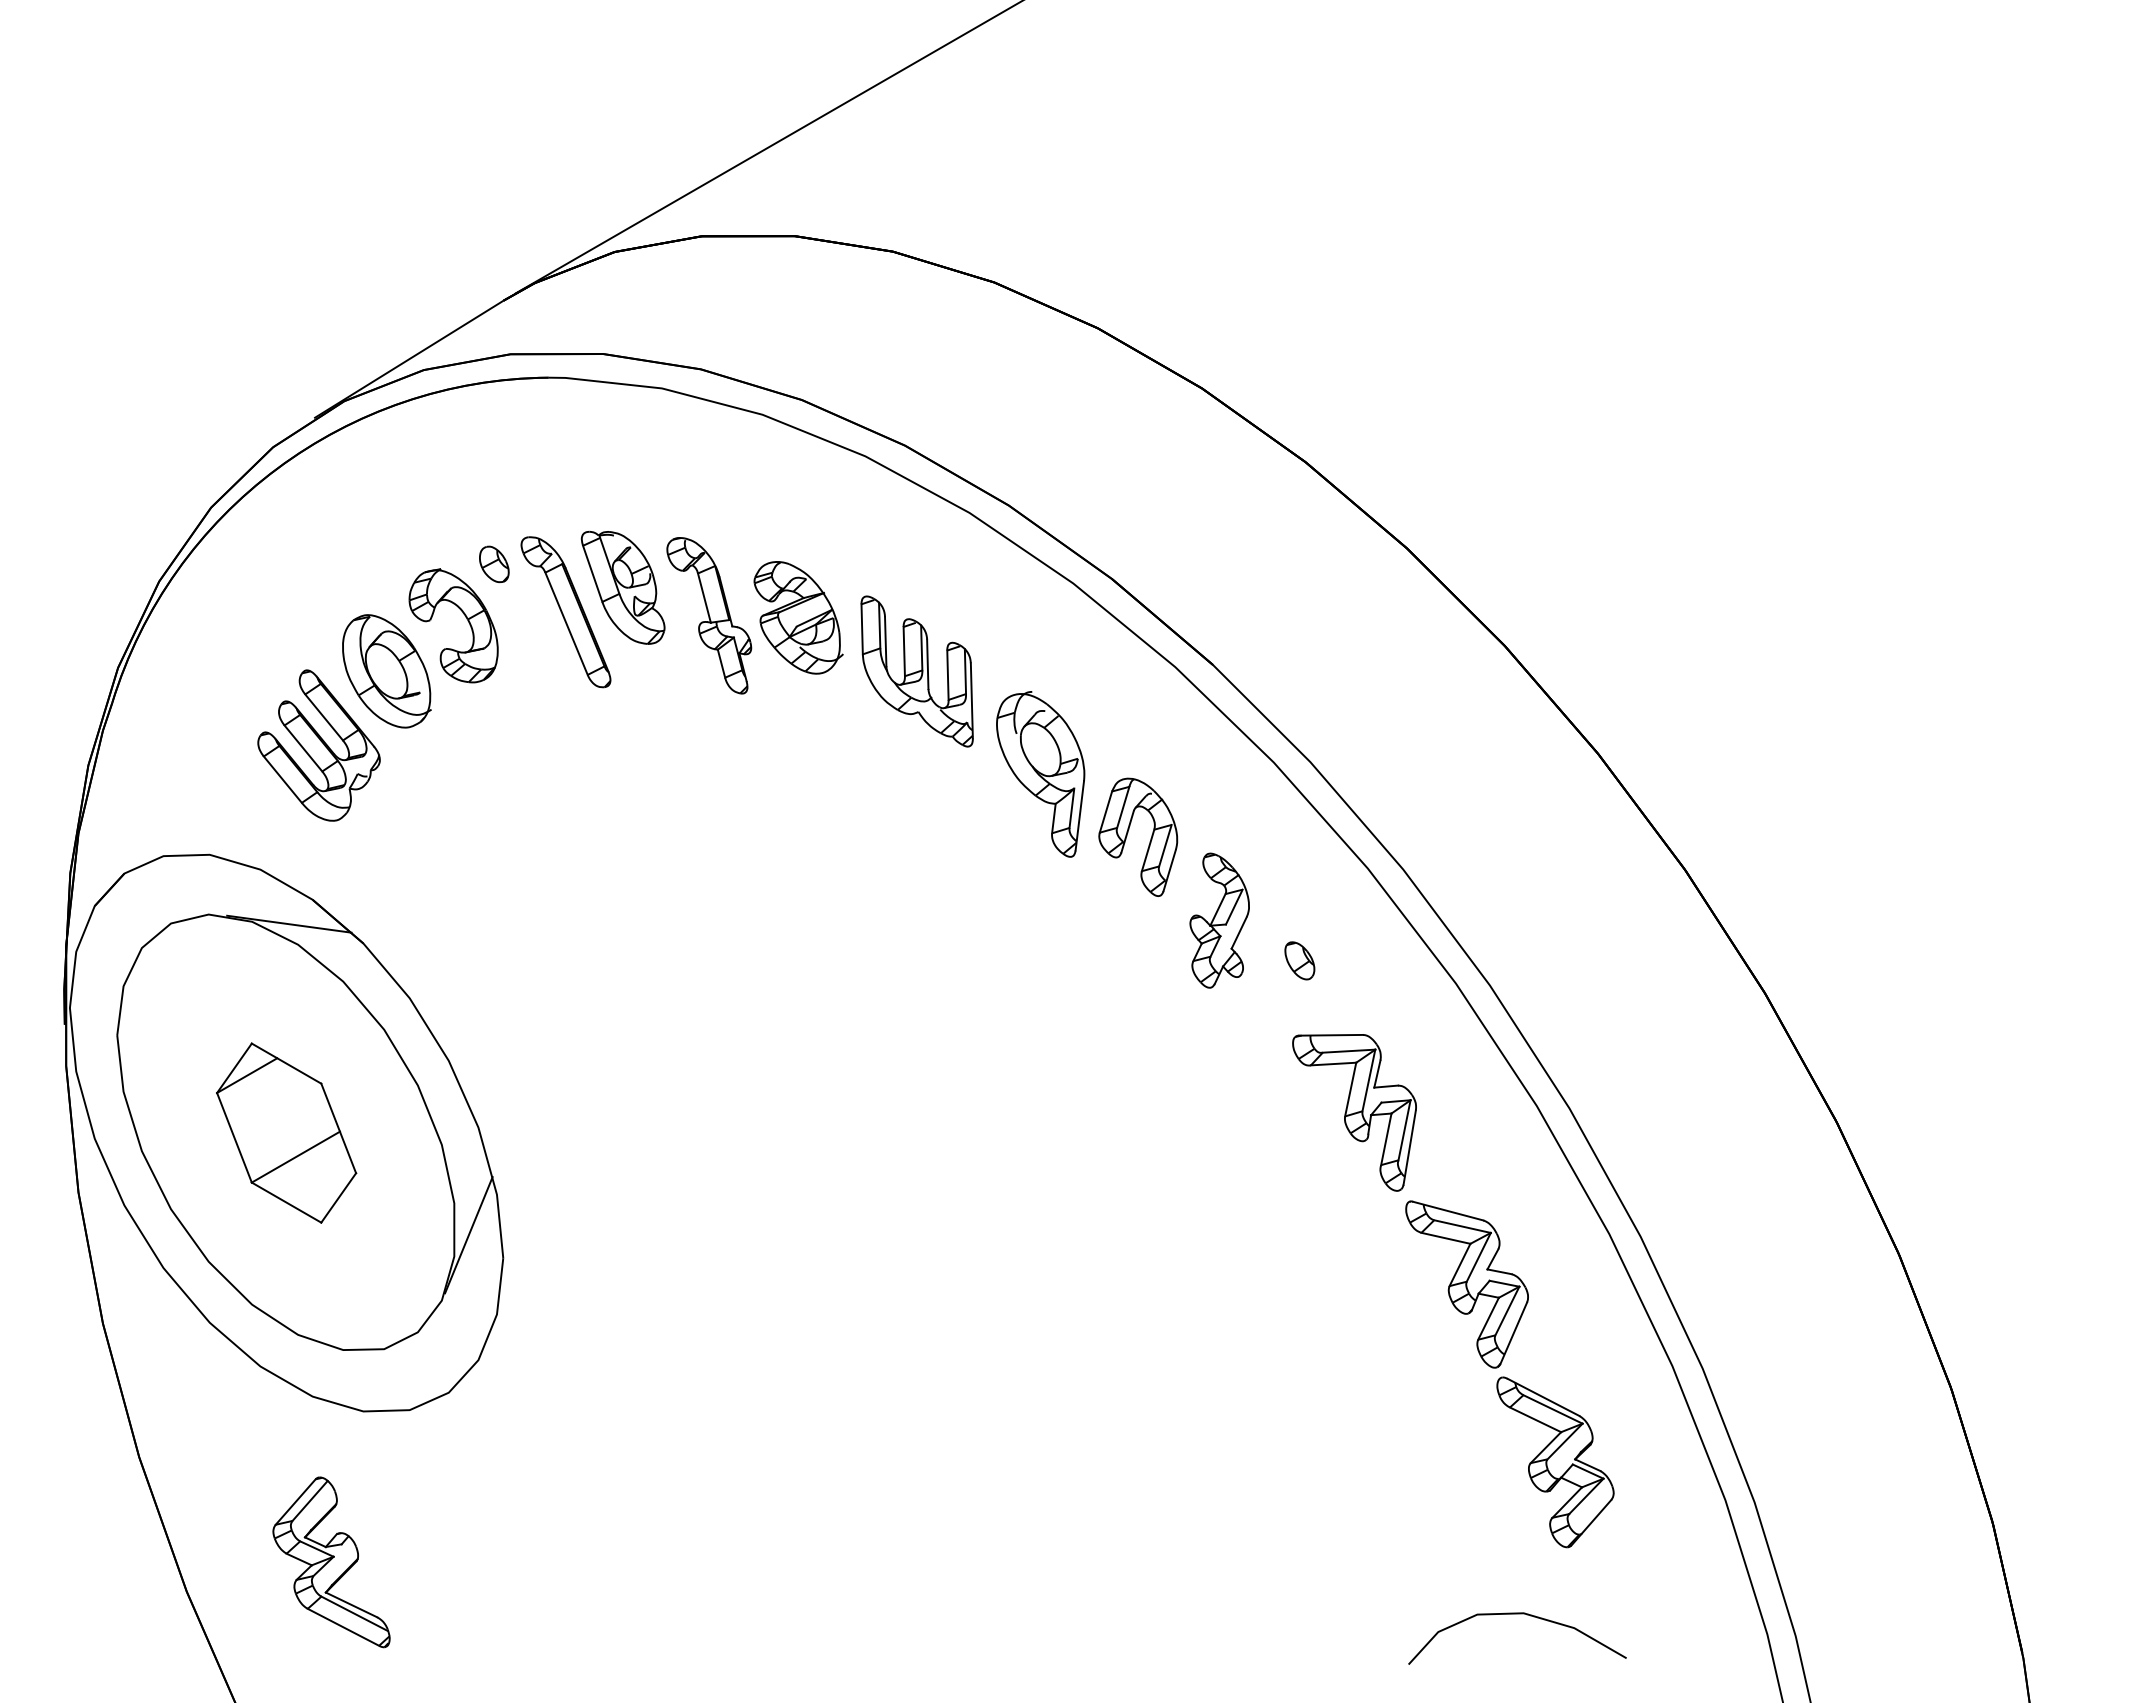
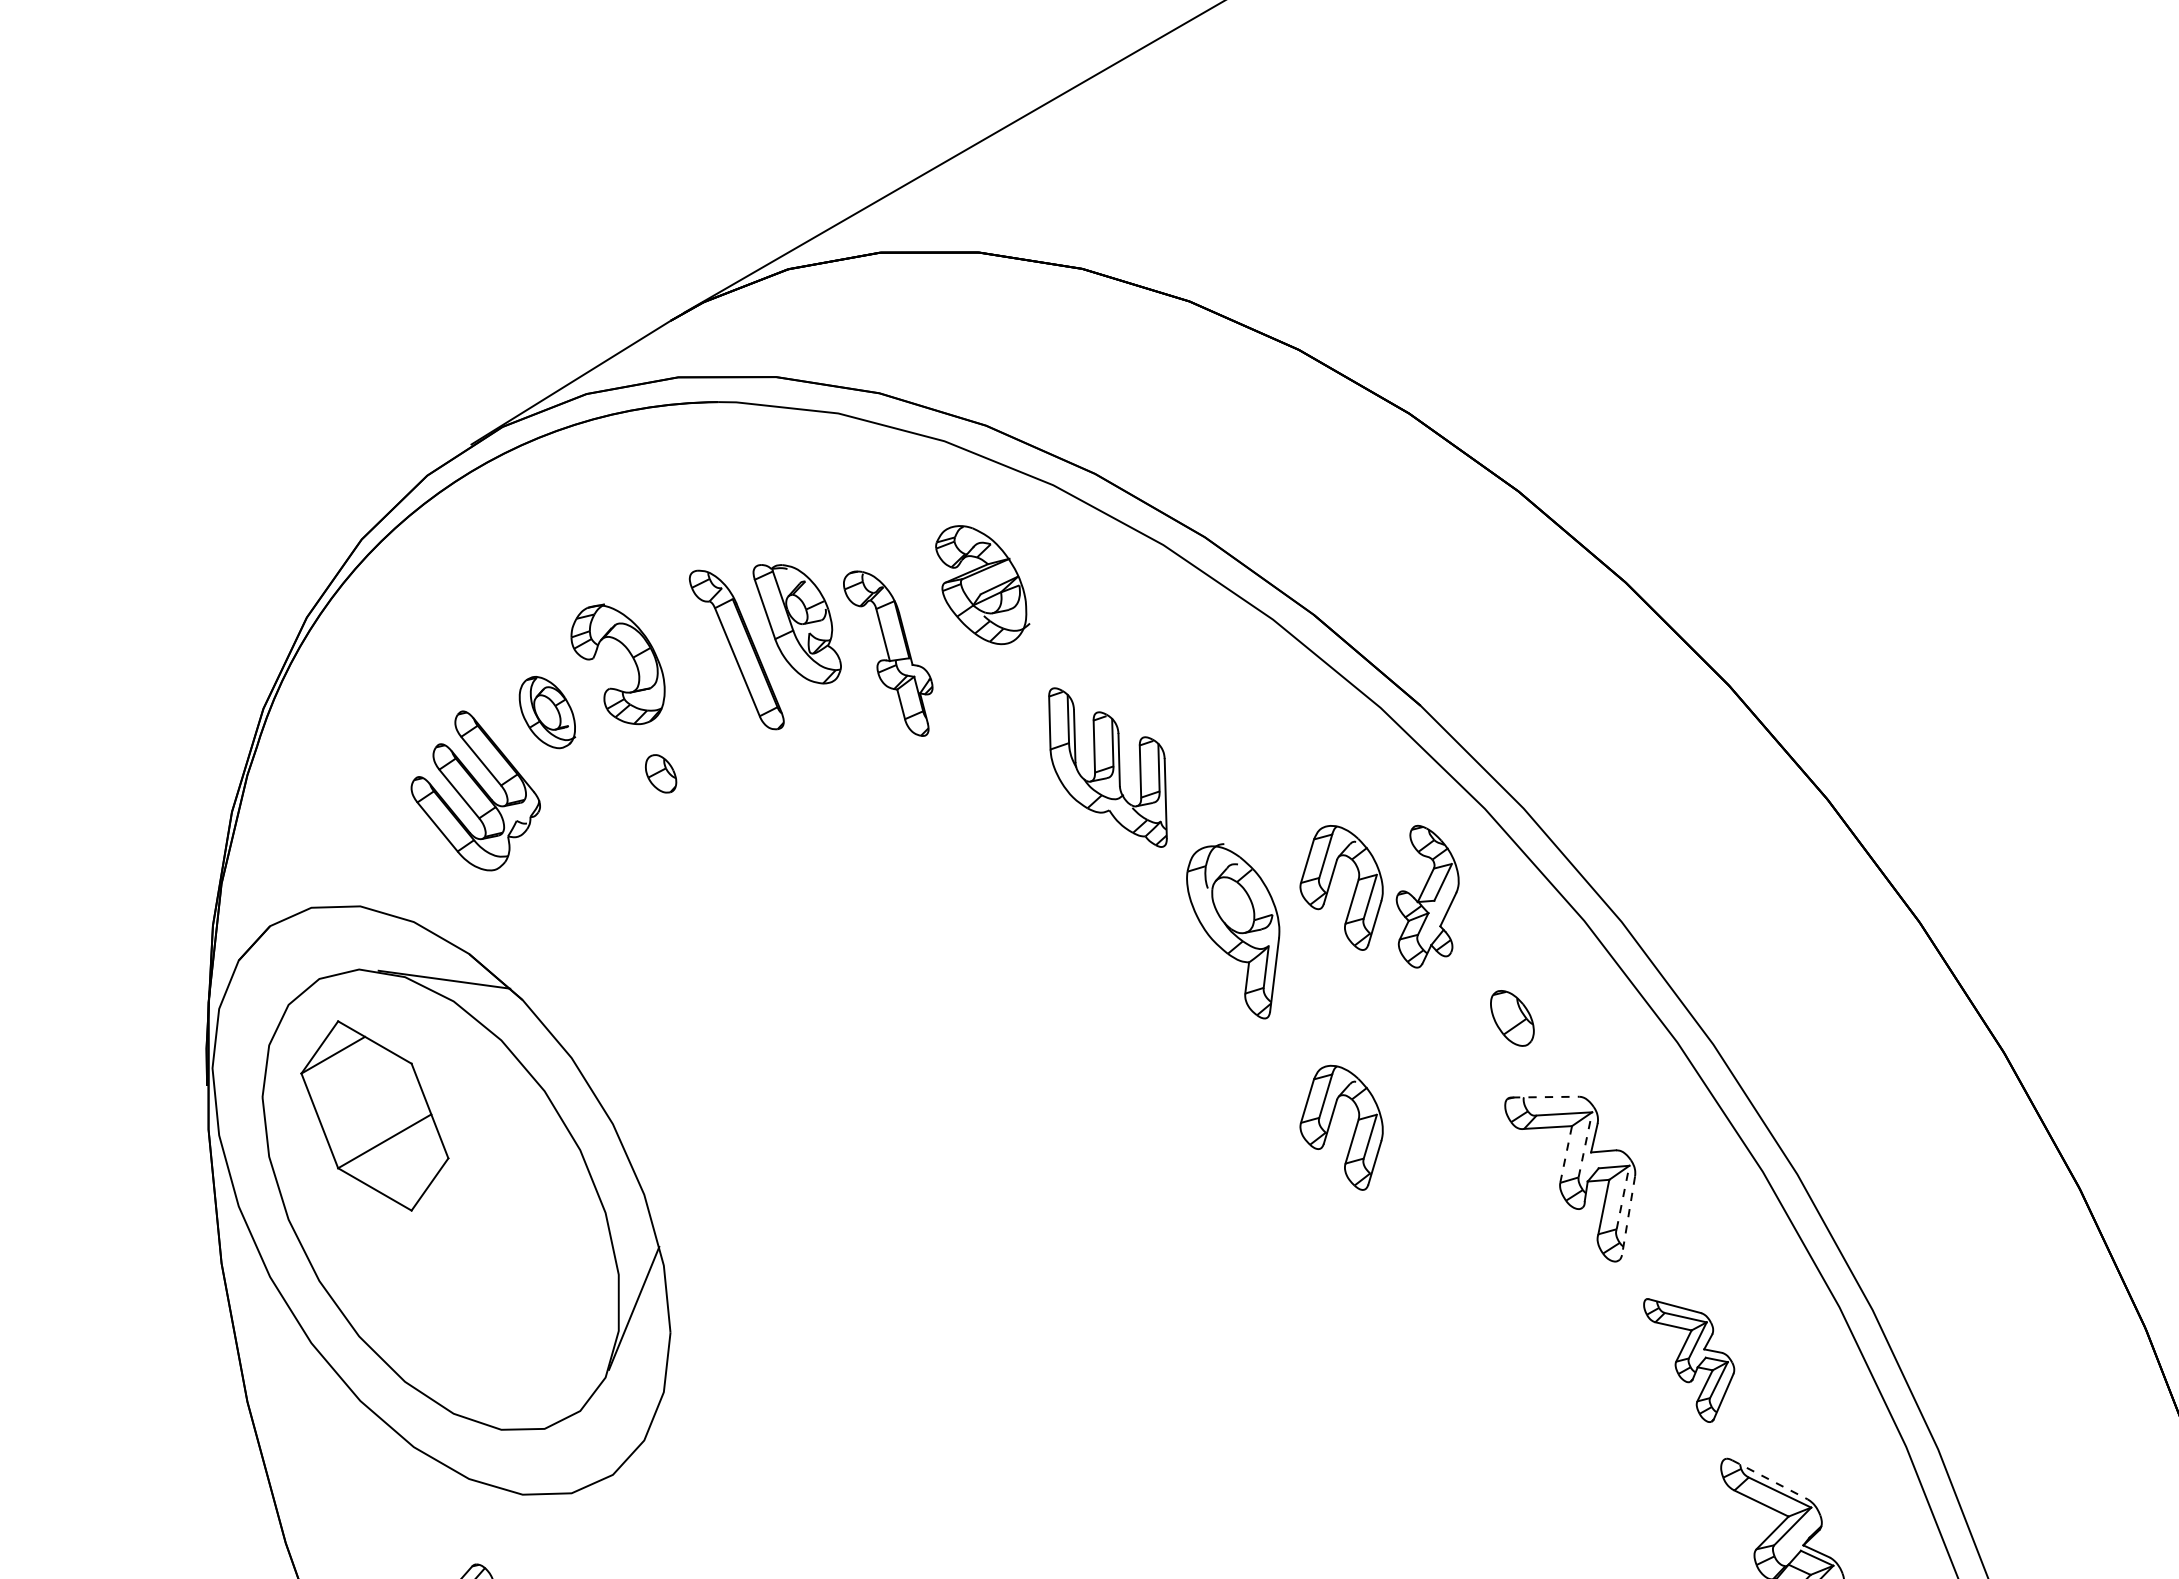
part: (494, 564) -> (661, 773), moved
part: (798, 617) -> (982, 584), moved
part: (386, 671) -> (547, 712), size x0.6
part: (916, 671) -> (1107, 767), moved
part: (1040, 774) -> (1233, 931), moved
part: (1219, 920) -> (1427, 896), moved
part: (1299, 960) -> (1512, 1018), size x1.4
line: (1331, 1035) -> (1545, 1097), solid -> dashed
part: (1128, 1059) -> (1331, 1122), added
line: (1369, 1079) -> (1586, 1143), solid -> dashed
line: (1350, 1089) -> (1565, 1154), solid -> dashed
line: (1404, 1130) -> (1623, 1197), solid -> dashed
part: (286, 1132) -> (374, 1115), moved
line: (1409, 1147) -> (1628, 1215), solid -> dashed
part: (1466, 1284) -> (1688, 1360), size x0.7
line: (1544, 1397) -> (1770, 1479), solid -> dashed

